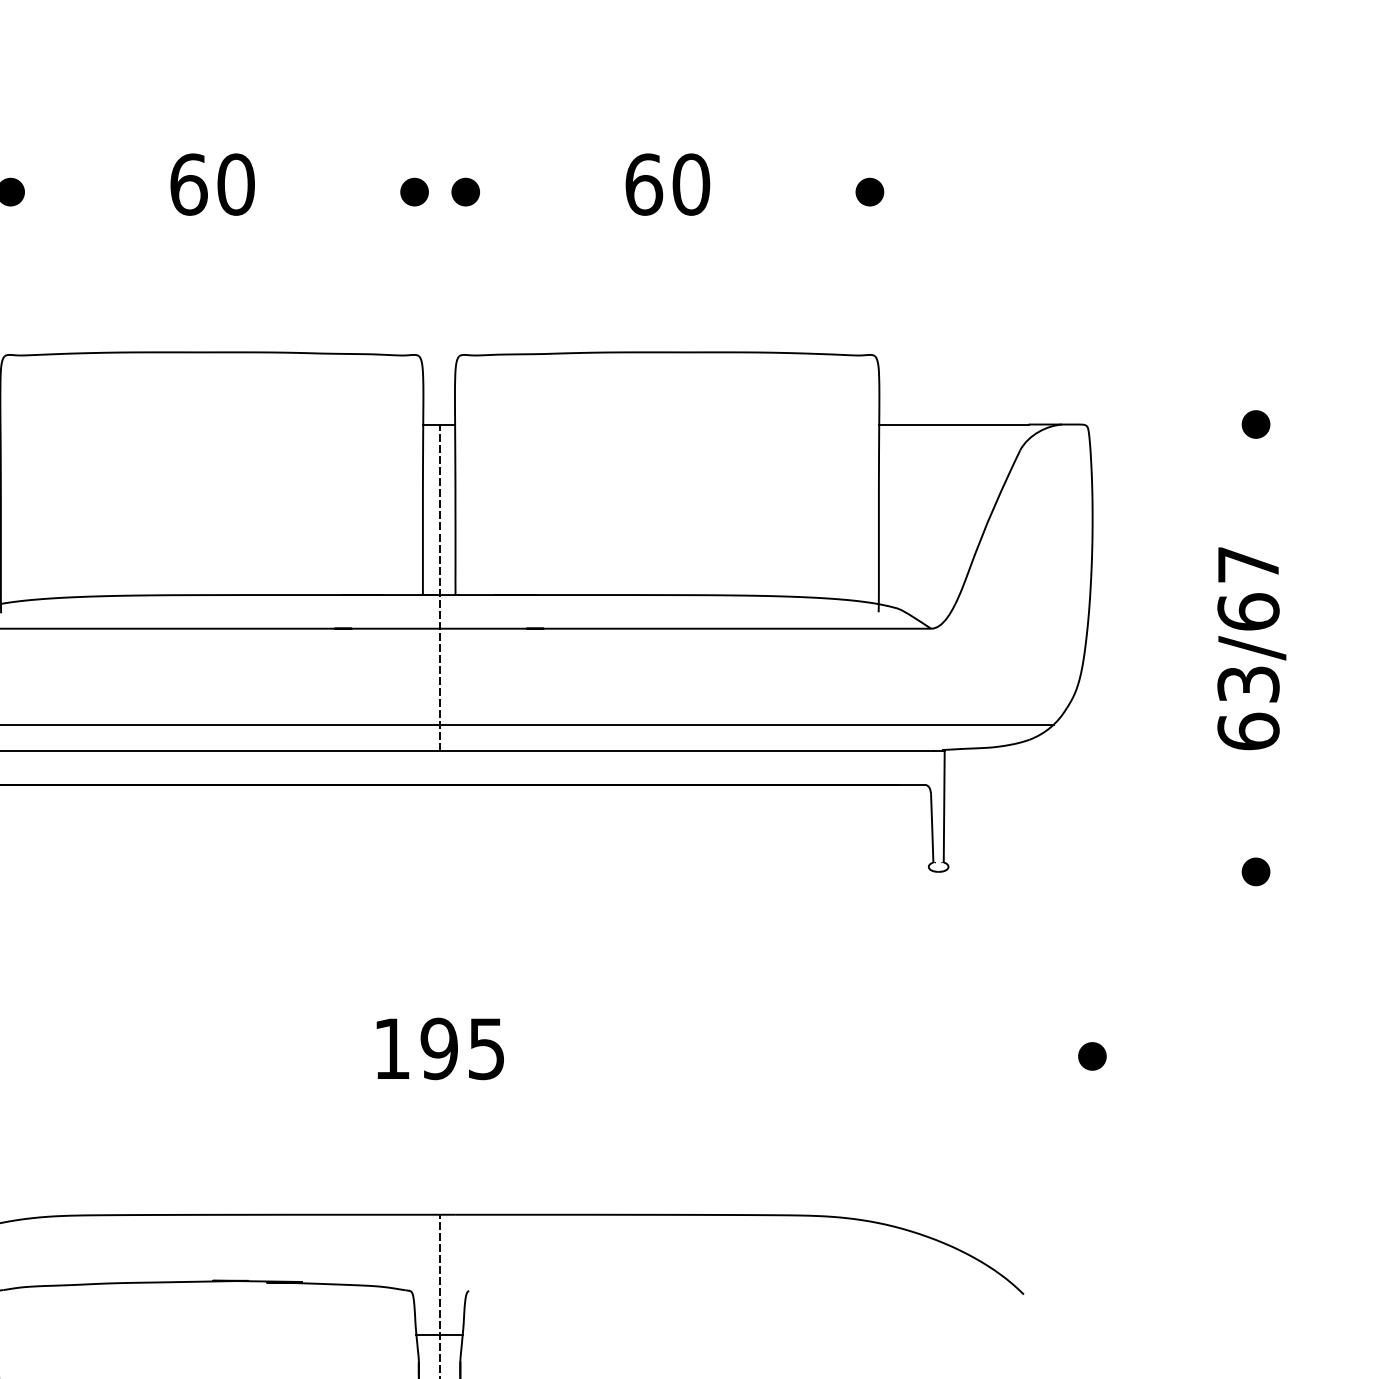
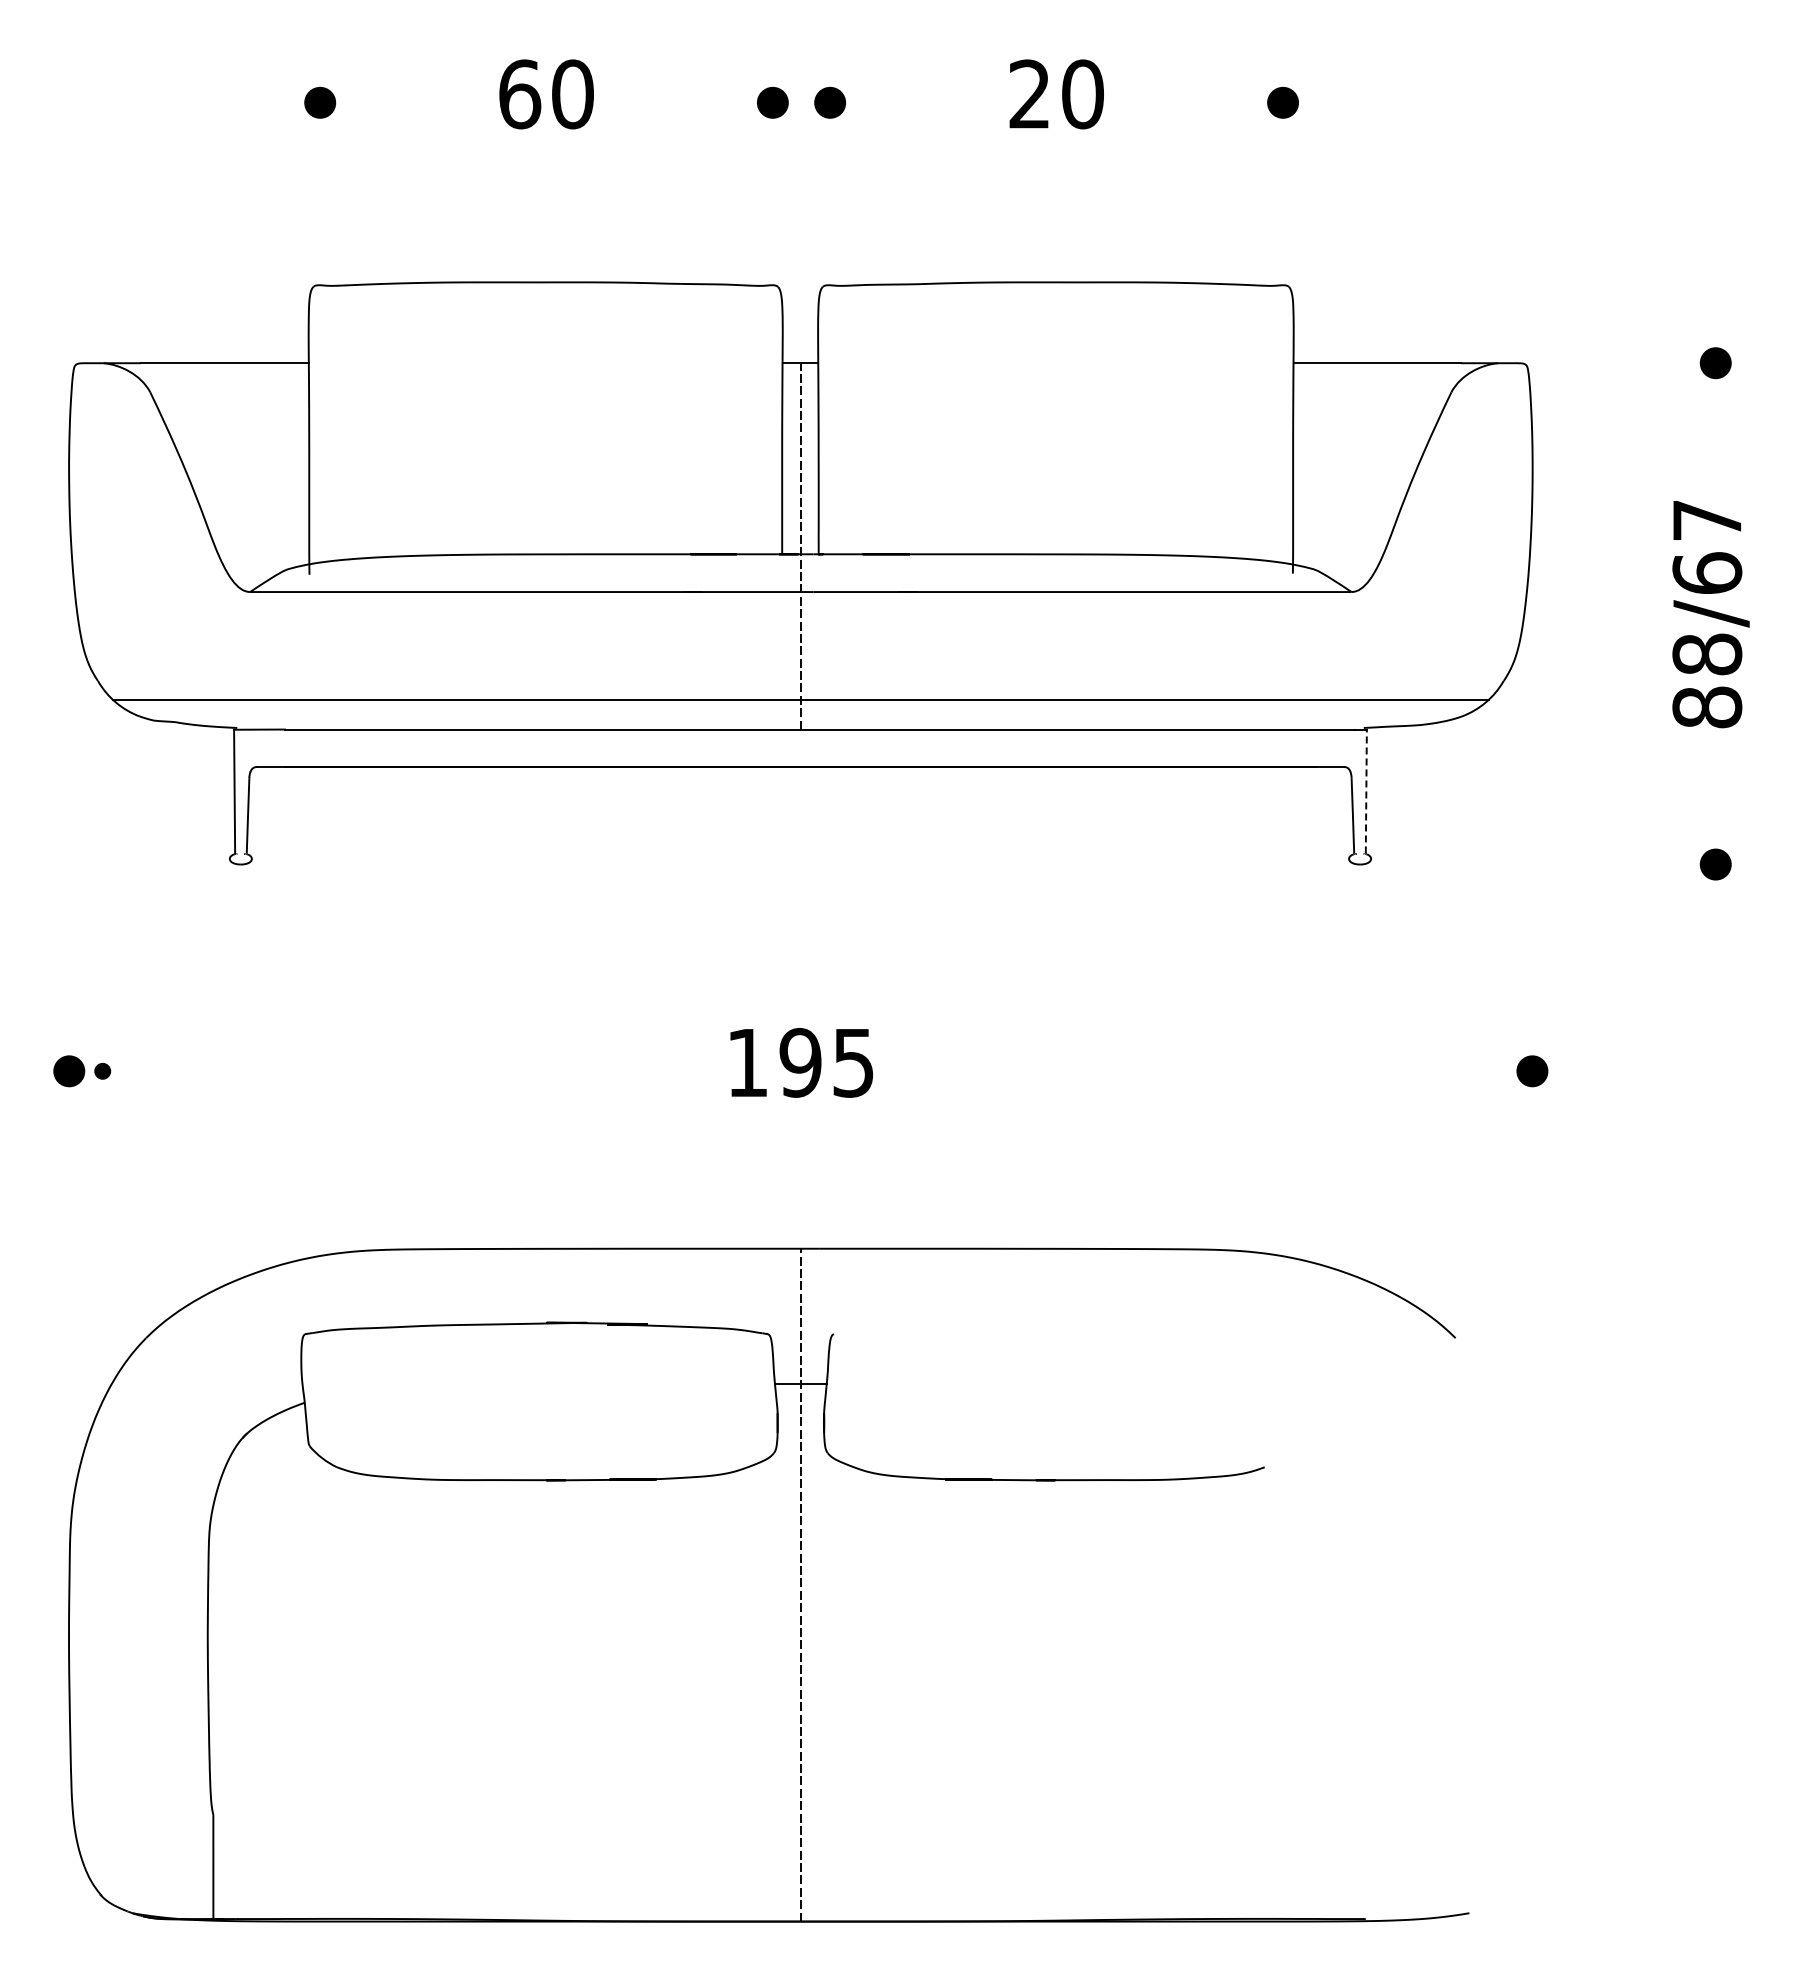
text: (644, 184) -> (1030, 94), 60 -> 20
text: (1248, 707) -> (1707, 680), 63/67 -> 88/67
line: (944, 806) -> (1366, 791), solid -> dashed

